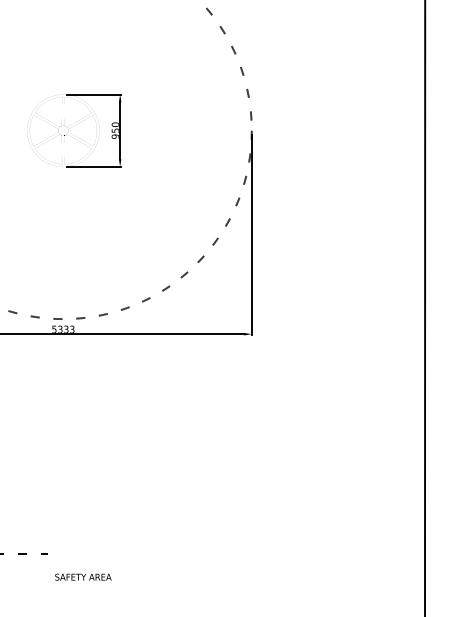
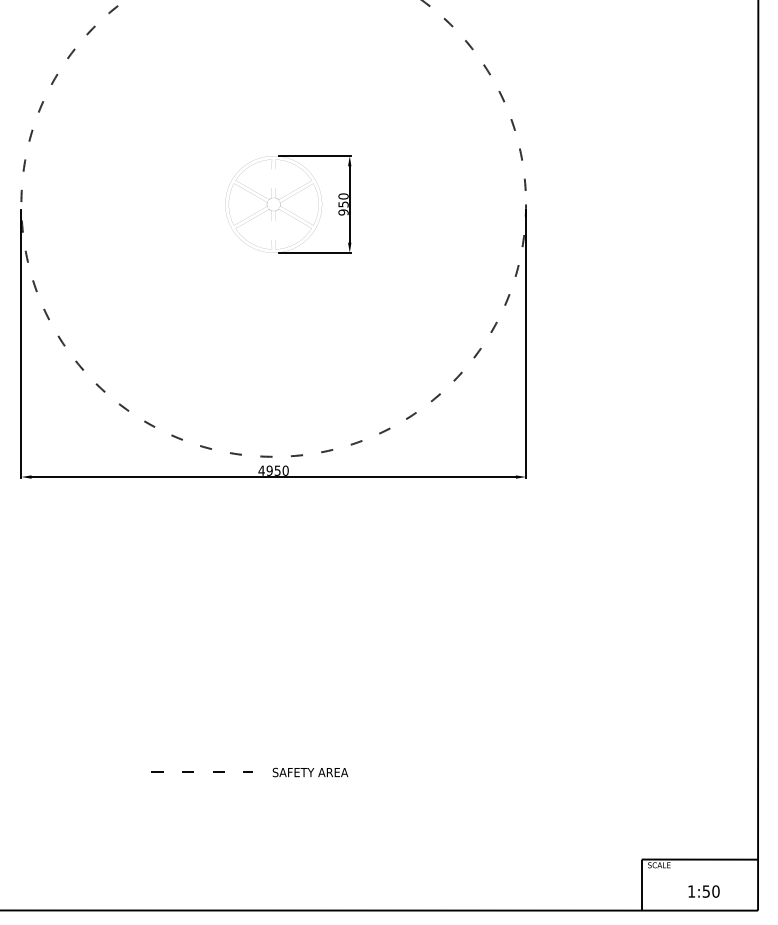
text: (63, 329) -> (273, 470), 5333 -> 4950
text: (83, 577) -> (310, 772), moved

